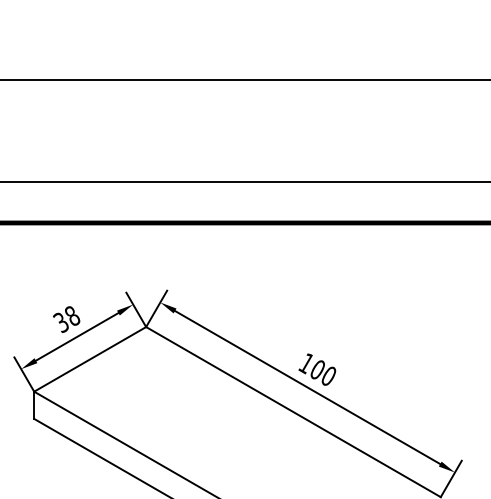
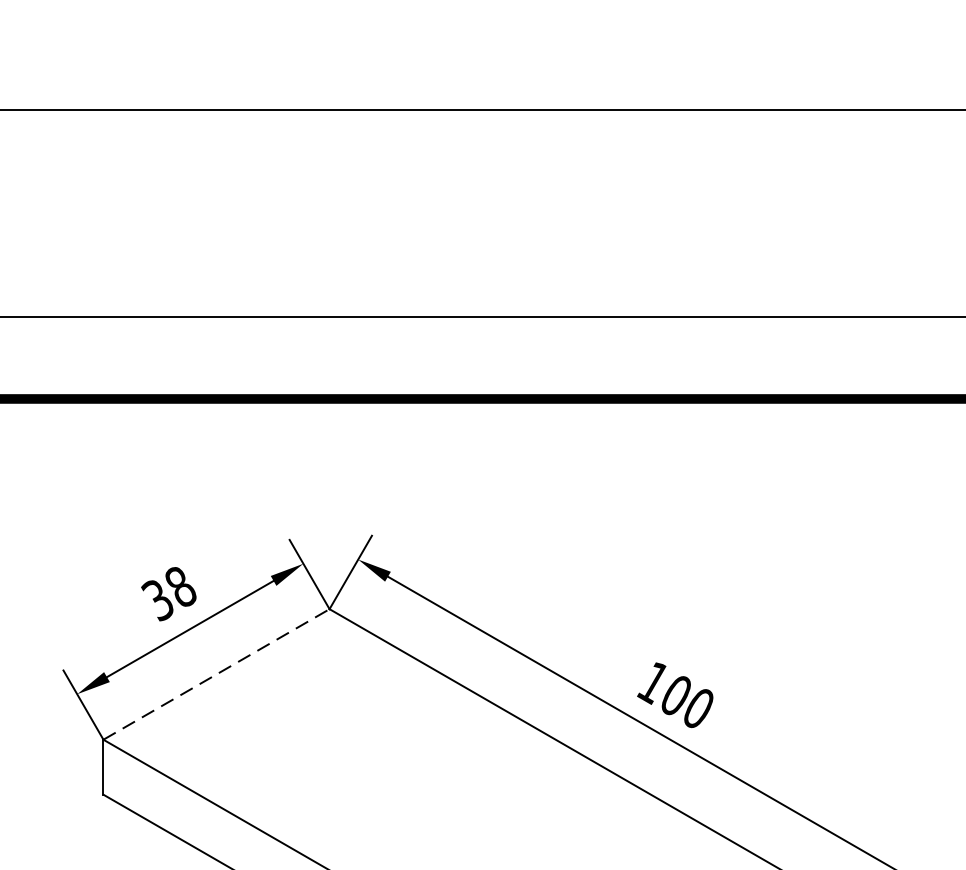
line: (90, 359) -> (217, 674), solid -> dashed

